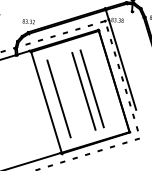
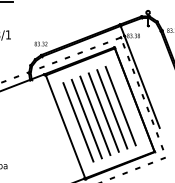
line: (100, 85) -> (120, 105), added
line: (75, 93) -> (95, 115), added
line: (67, 95) -> (86, 118), added

